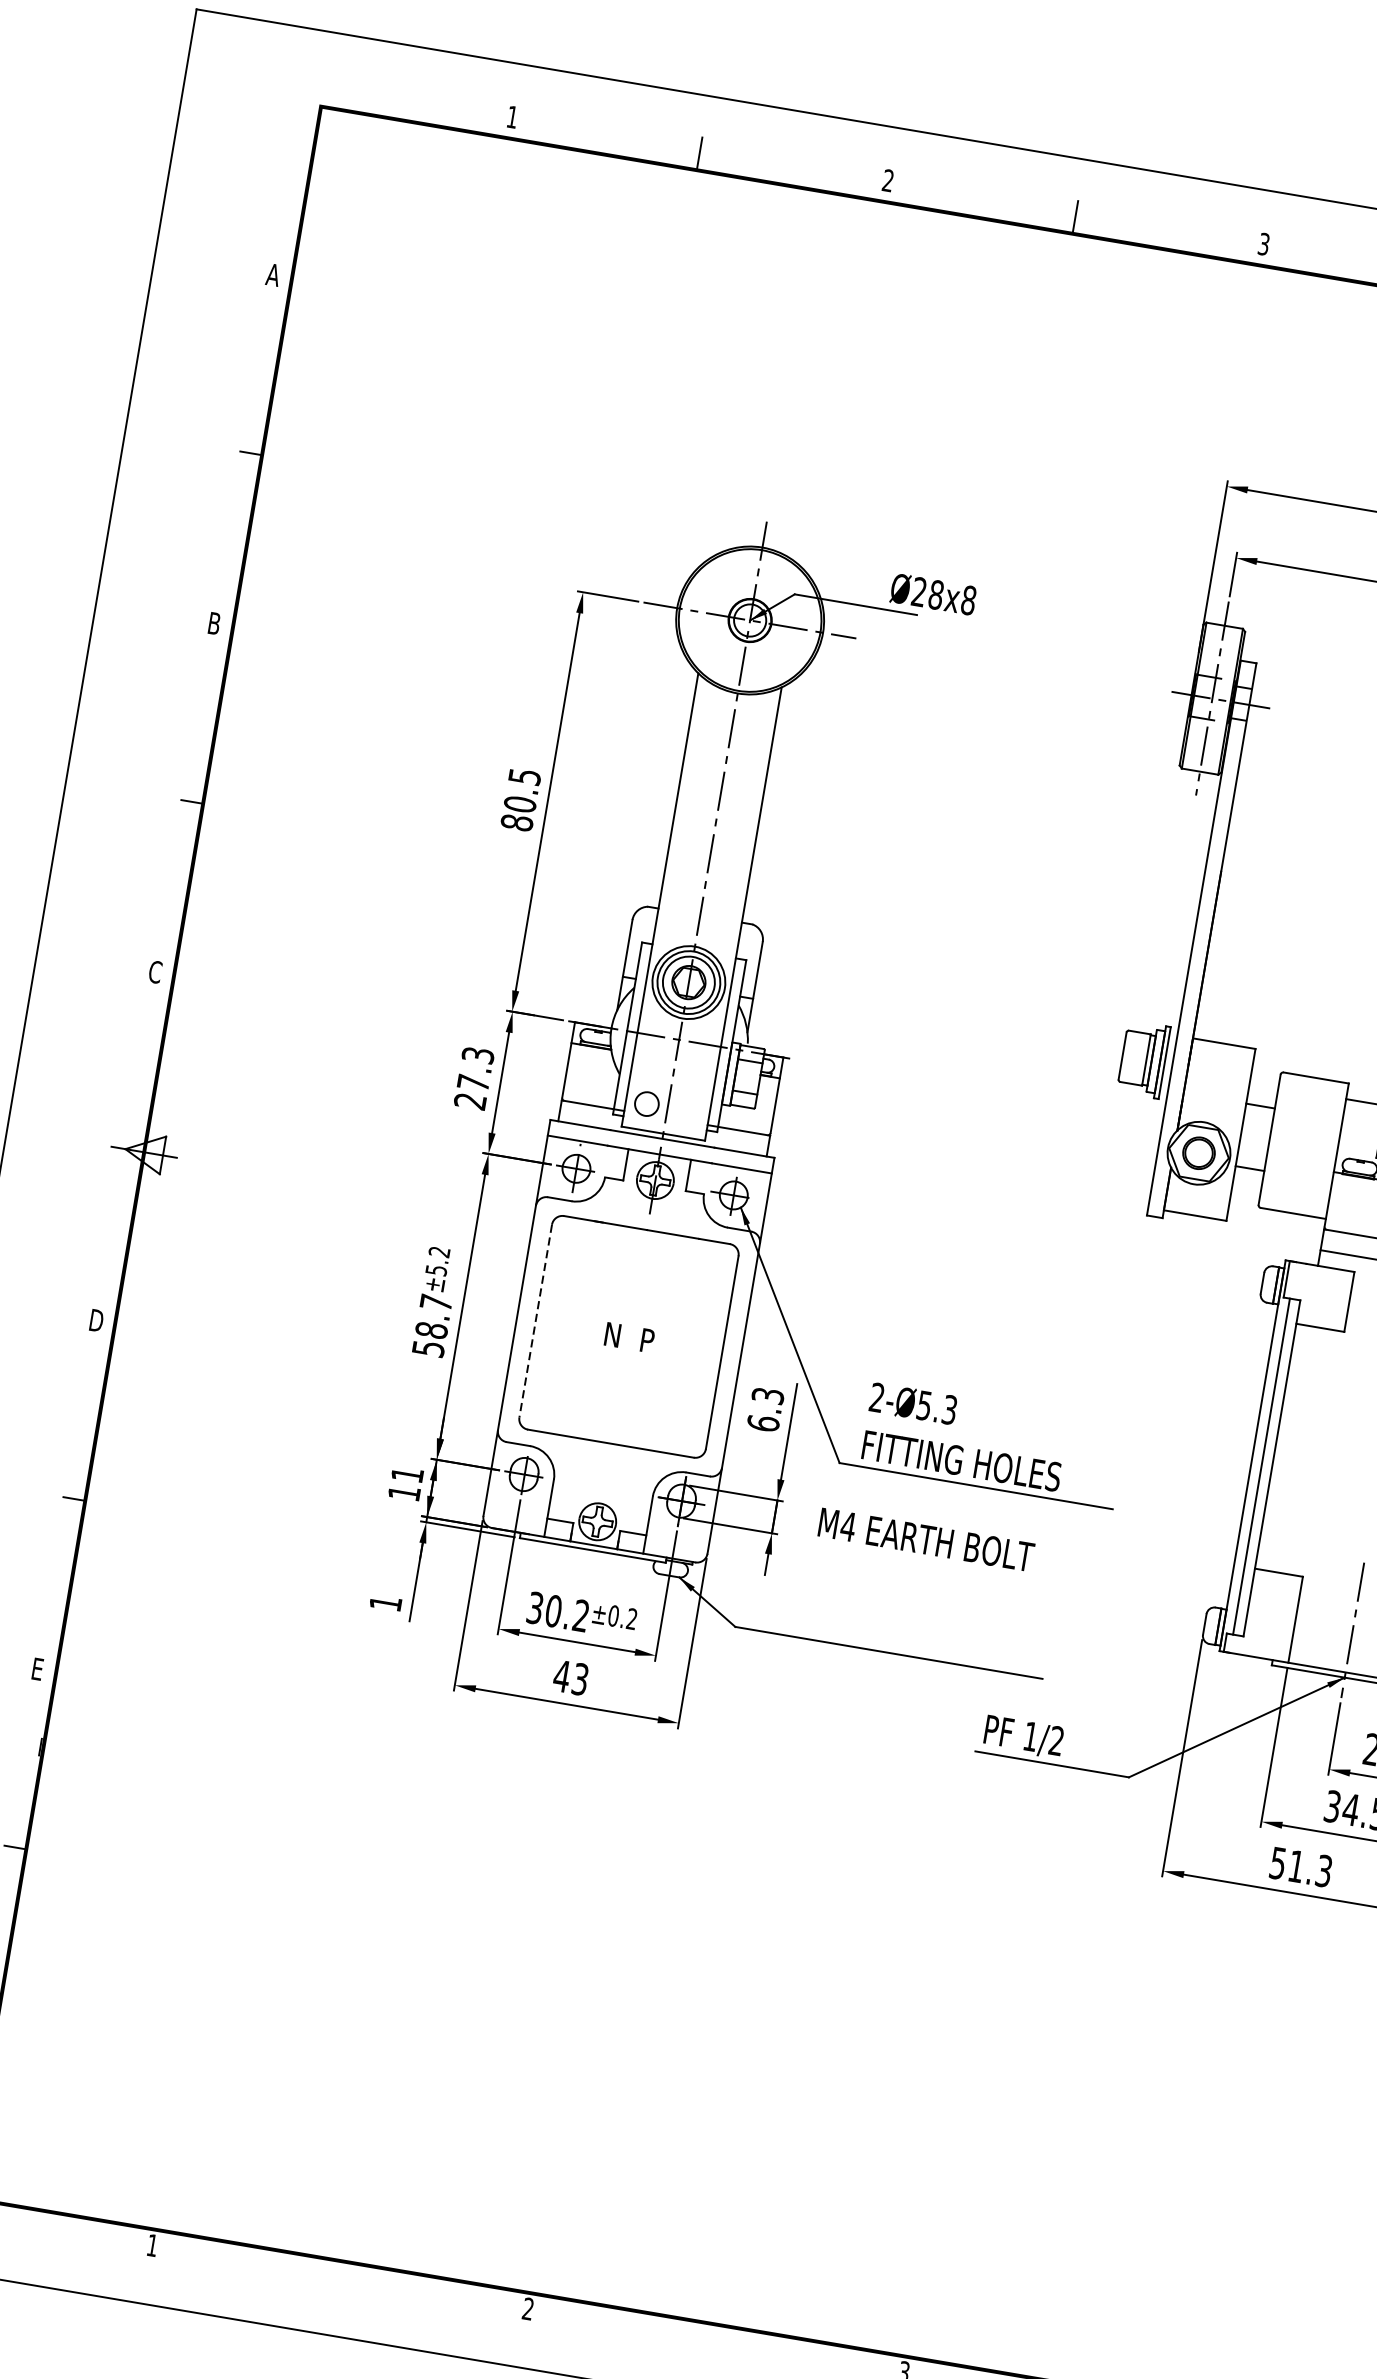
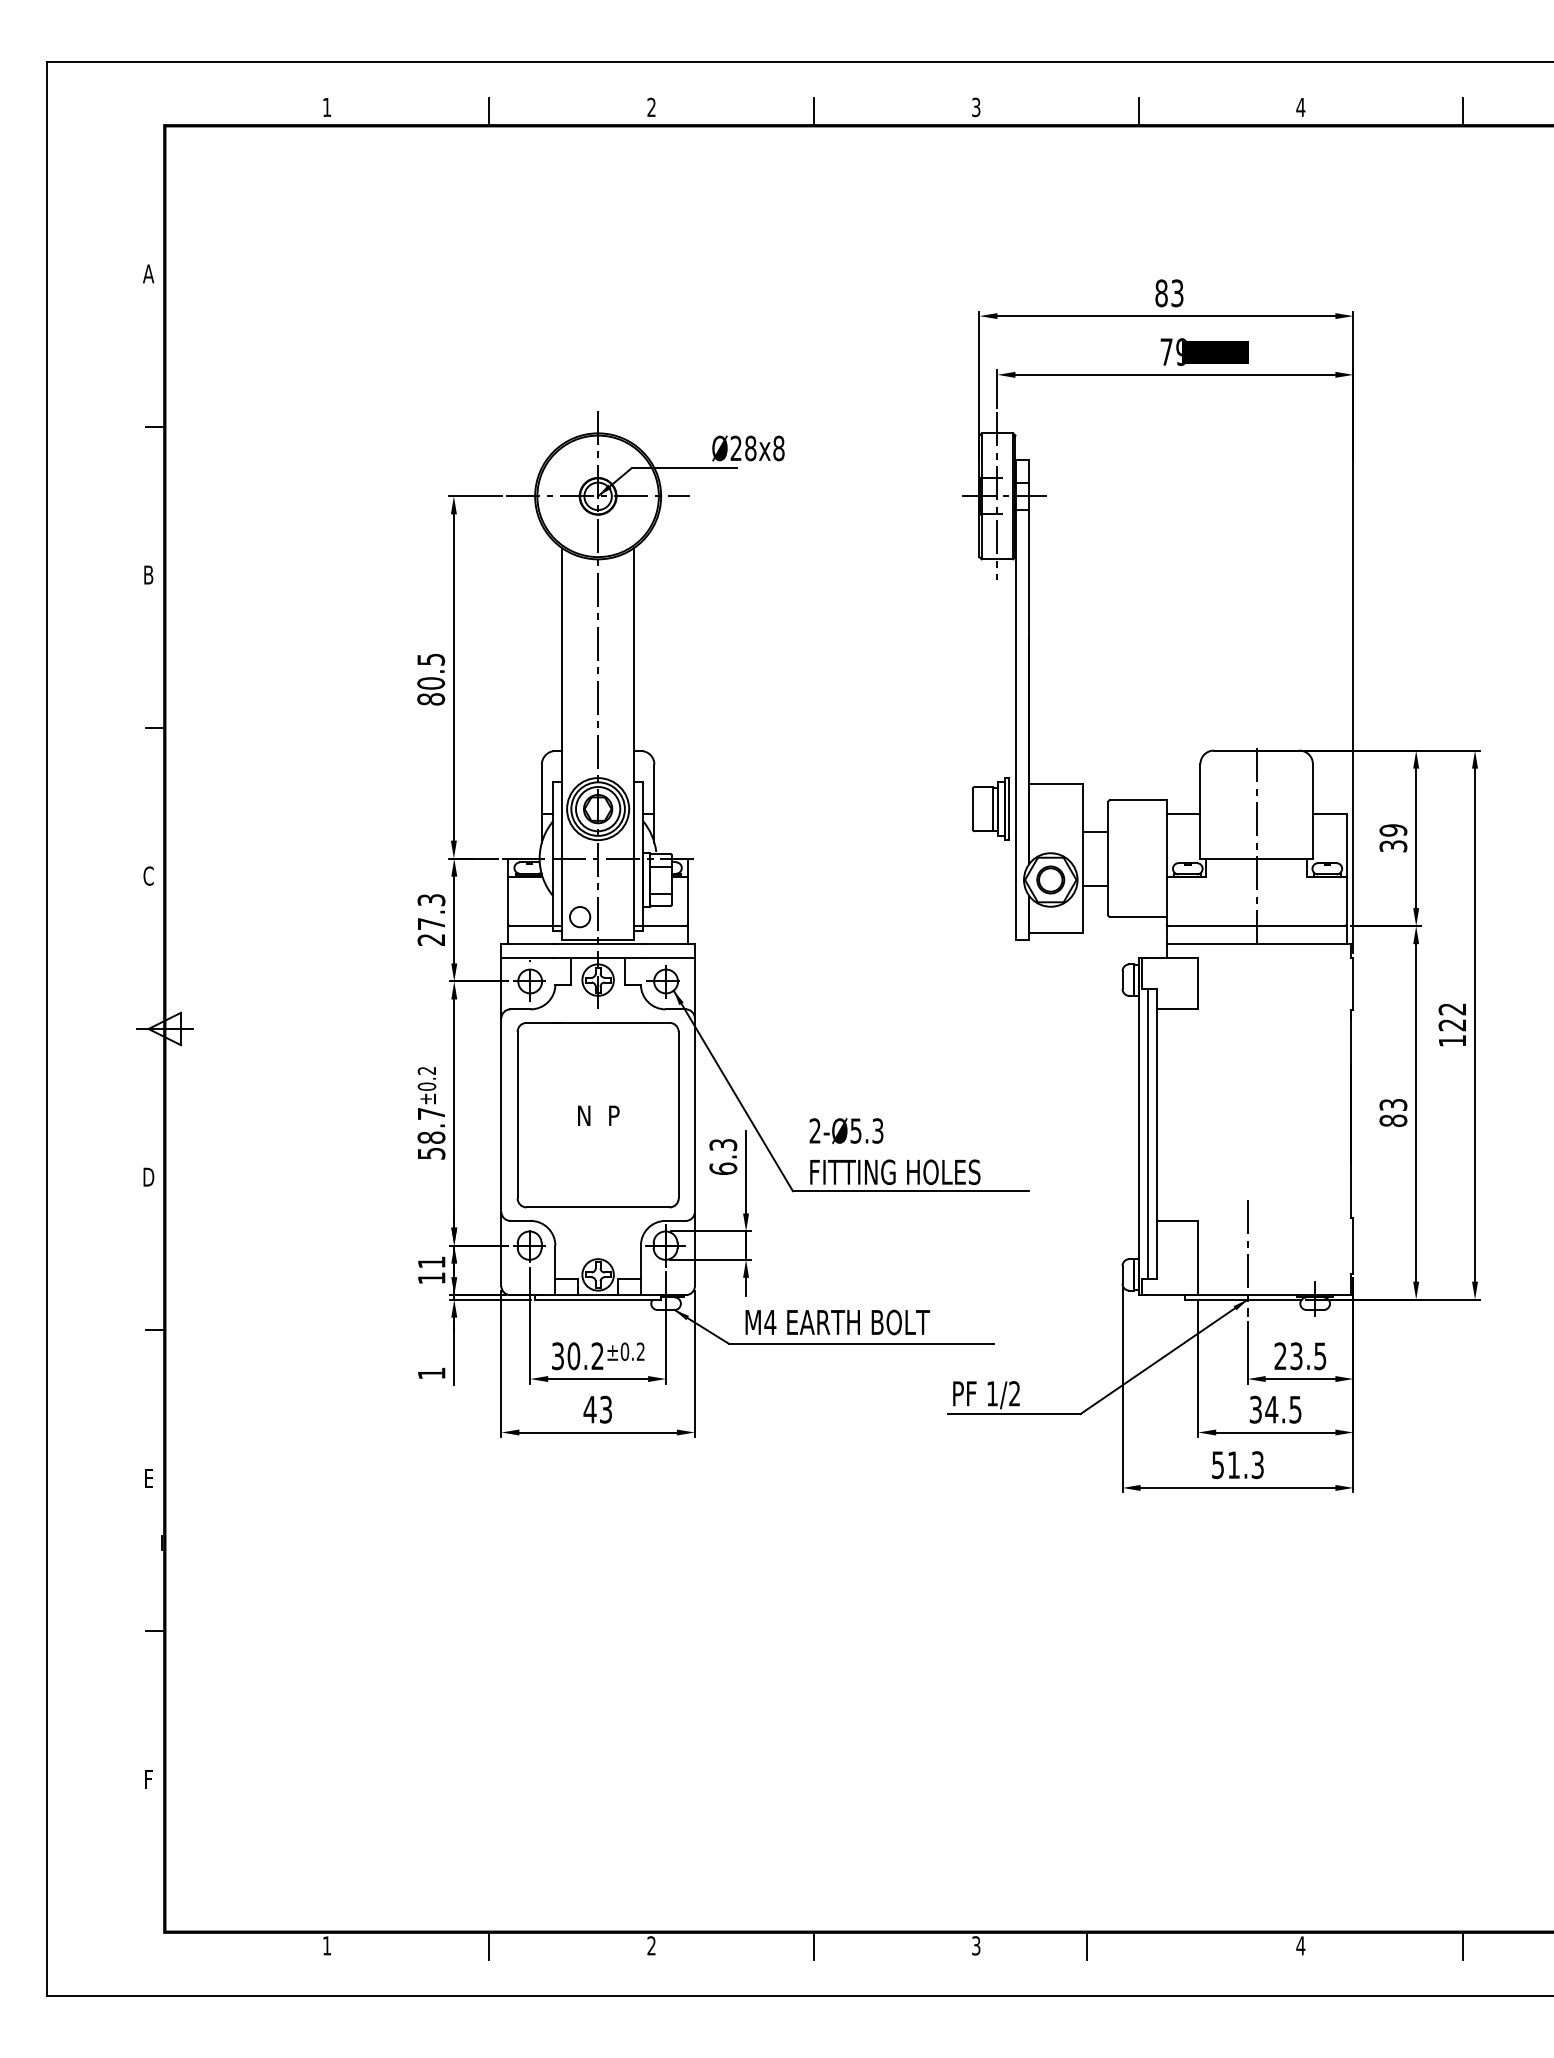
text: (435, 1270) -> (426, 1086), ±5.2 -> ±0.2
line: (535, 1321) -> (517, 1115), dashed -> solid
text: (926, 1539) -> (837, 1322), moved
line: (340, 2278) -> (489, 1946), added
line: (716, 2341) -> (814, 1946), added

